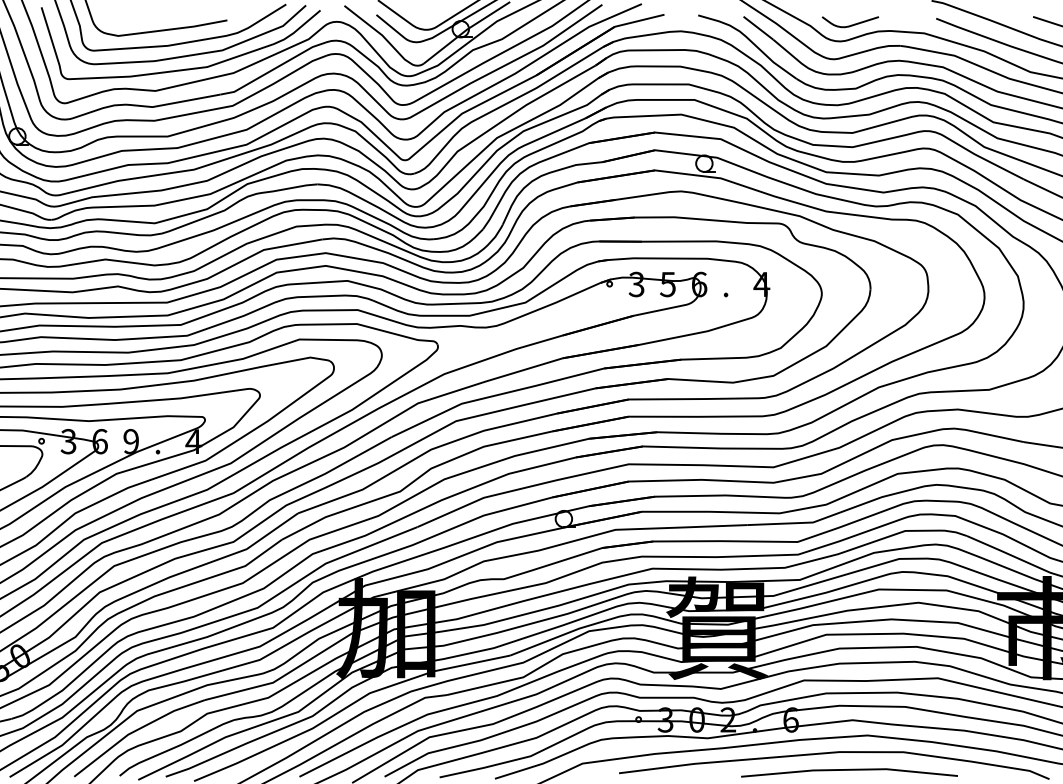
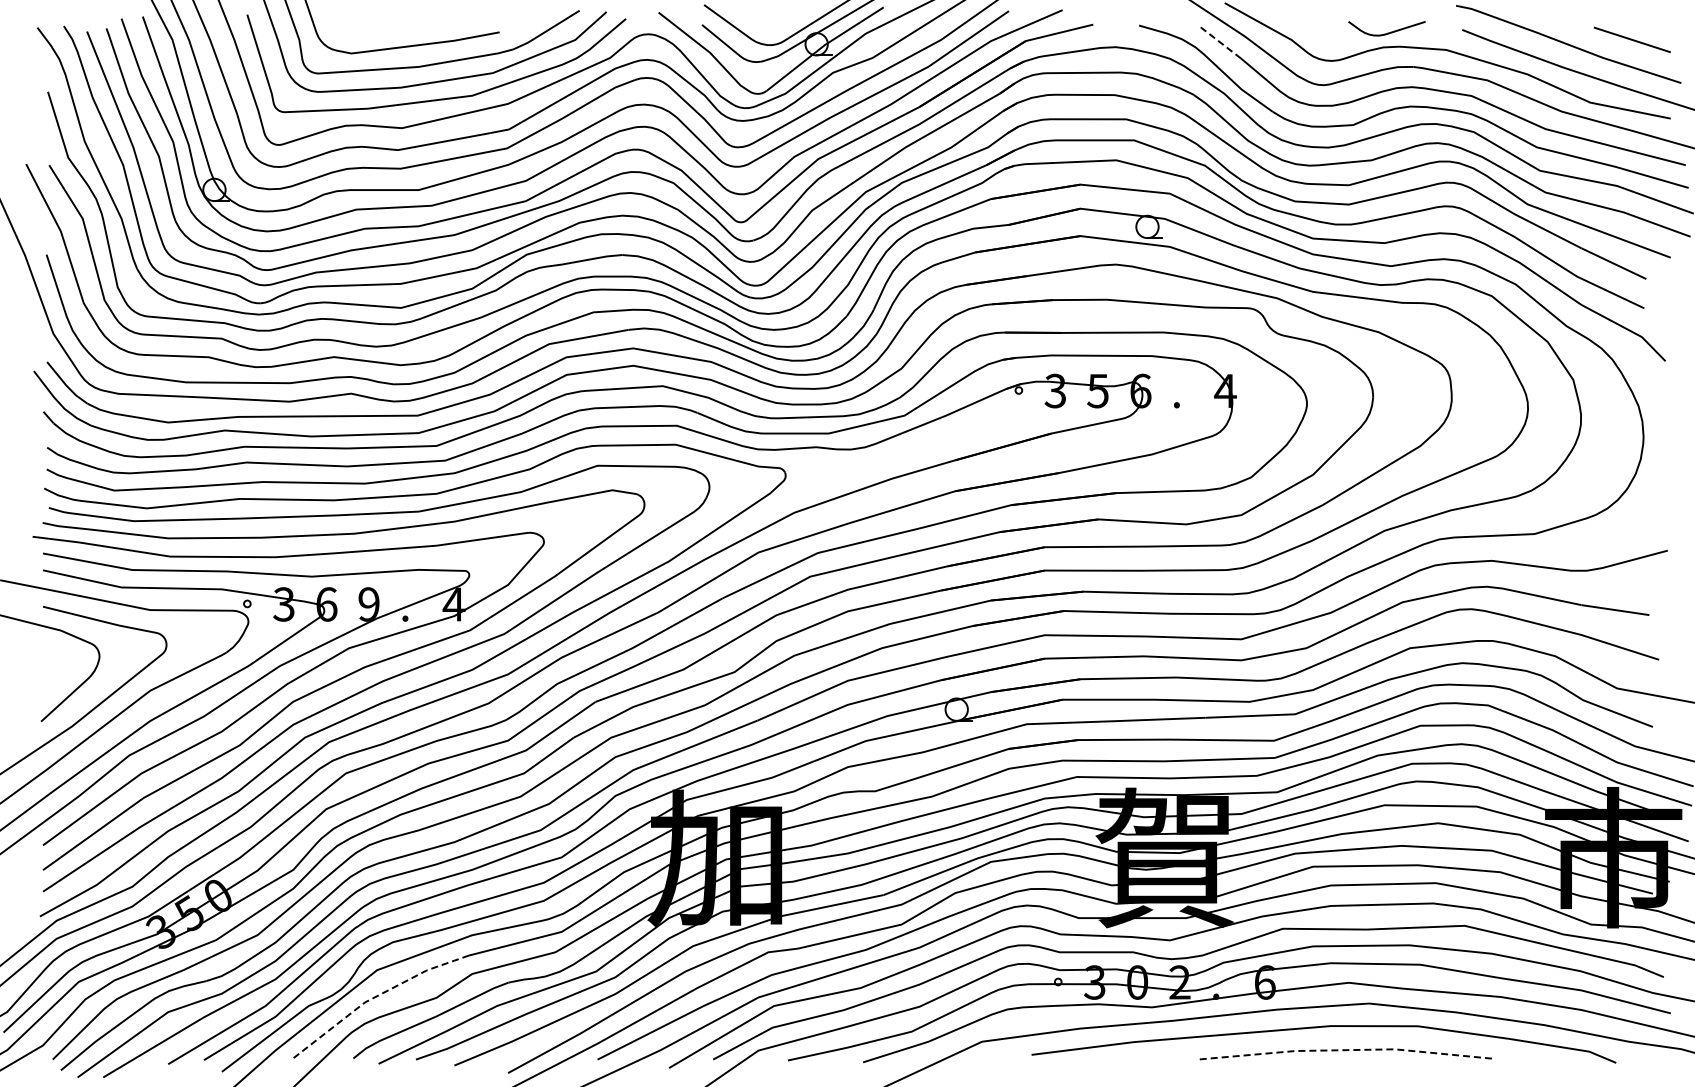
curve: (850, 24) -> (1387, 32), moved
line: (758, 28) -> (1221, 43), solid -> dashed
line: (135, 731) -> (374, 997), solid -> dashed
line: (849, 770) -> (1344, 1050), solid -> dashed

